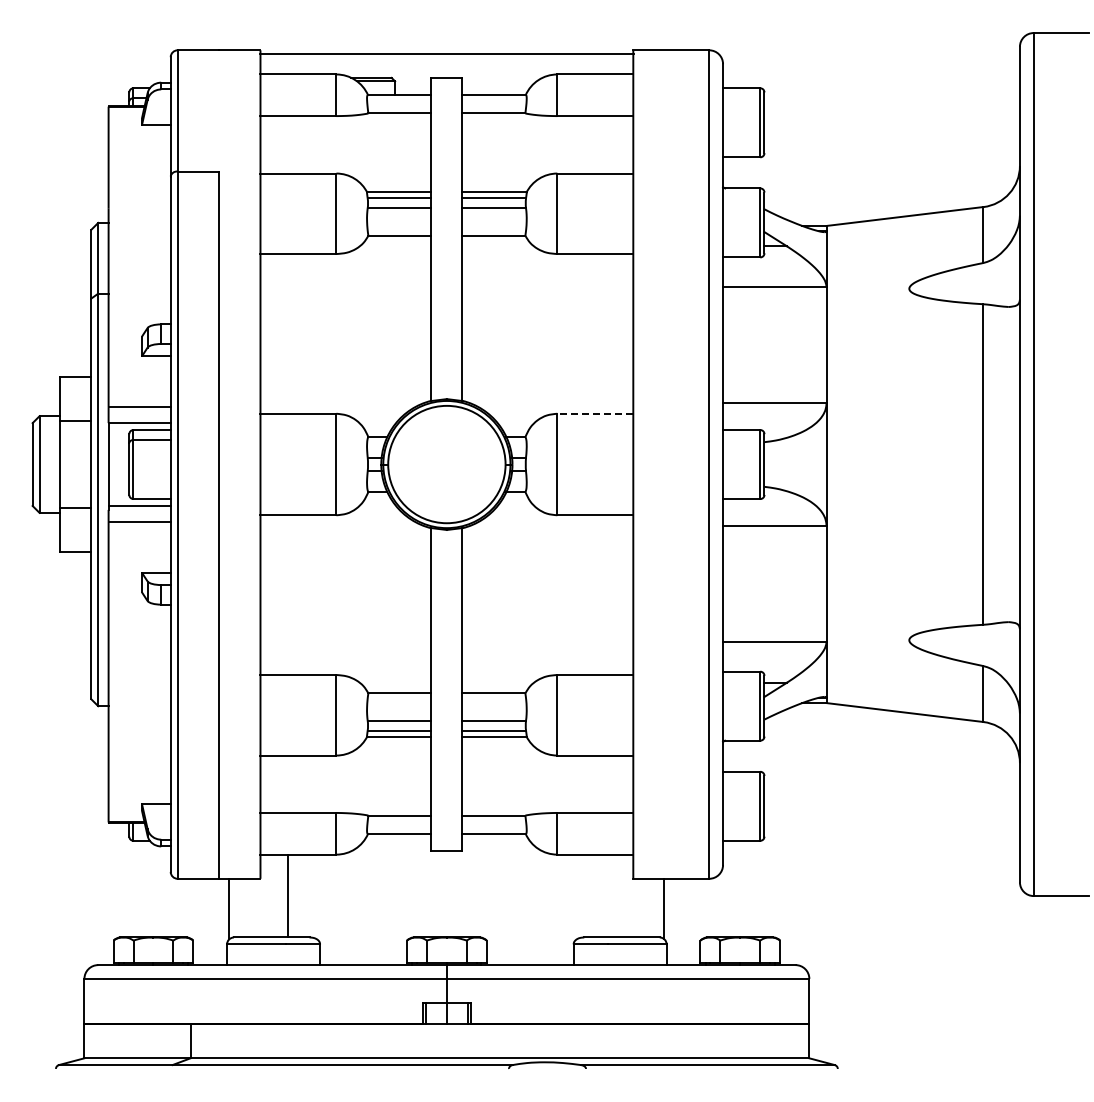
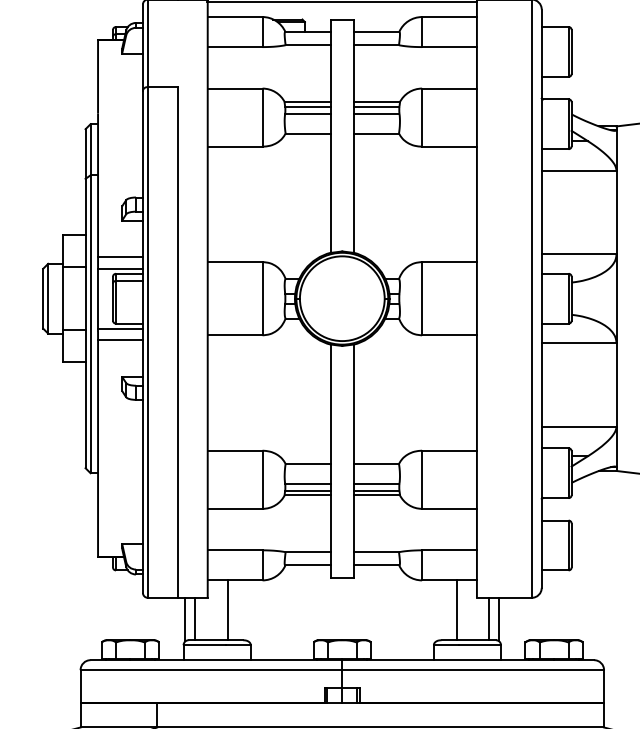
line: (595, 413) -> (449, 261), dashed -> solid
line: (605, 895) -> (456, 609), added
line: (243, 907) -> (195, 618), added
line: (650, 907) -> (489, 618), added

